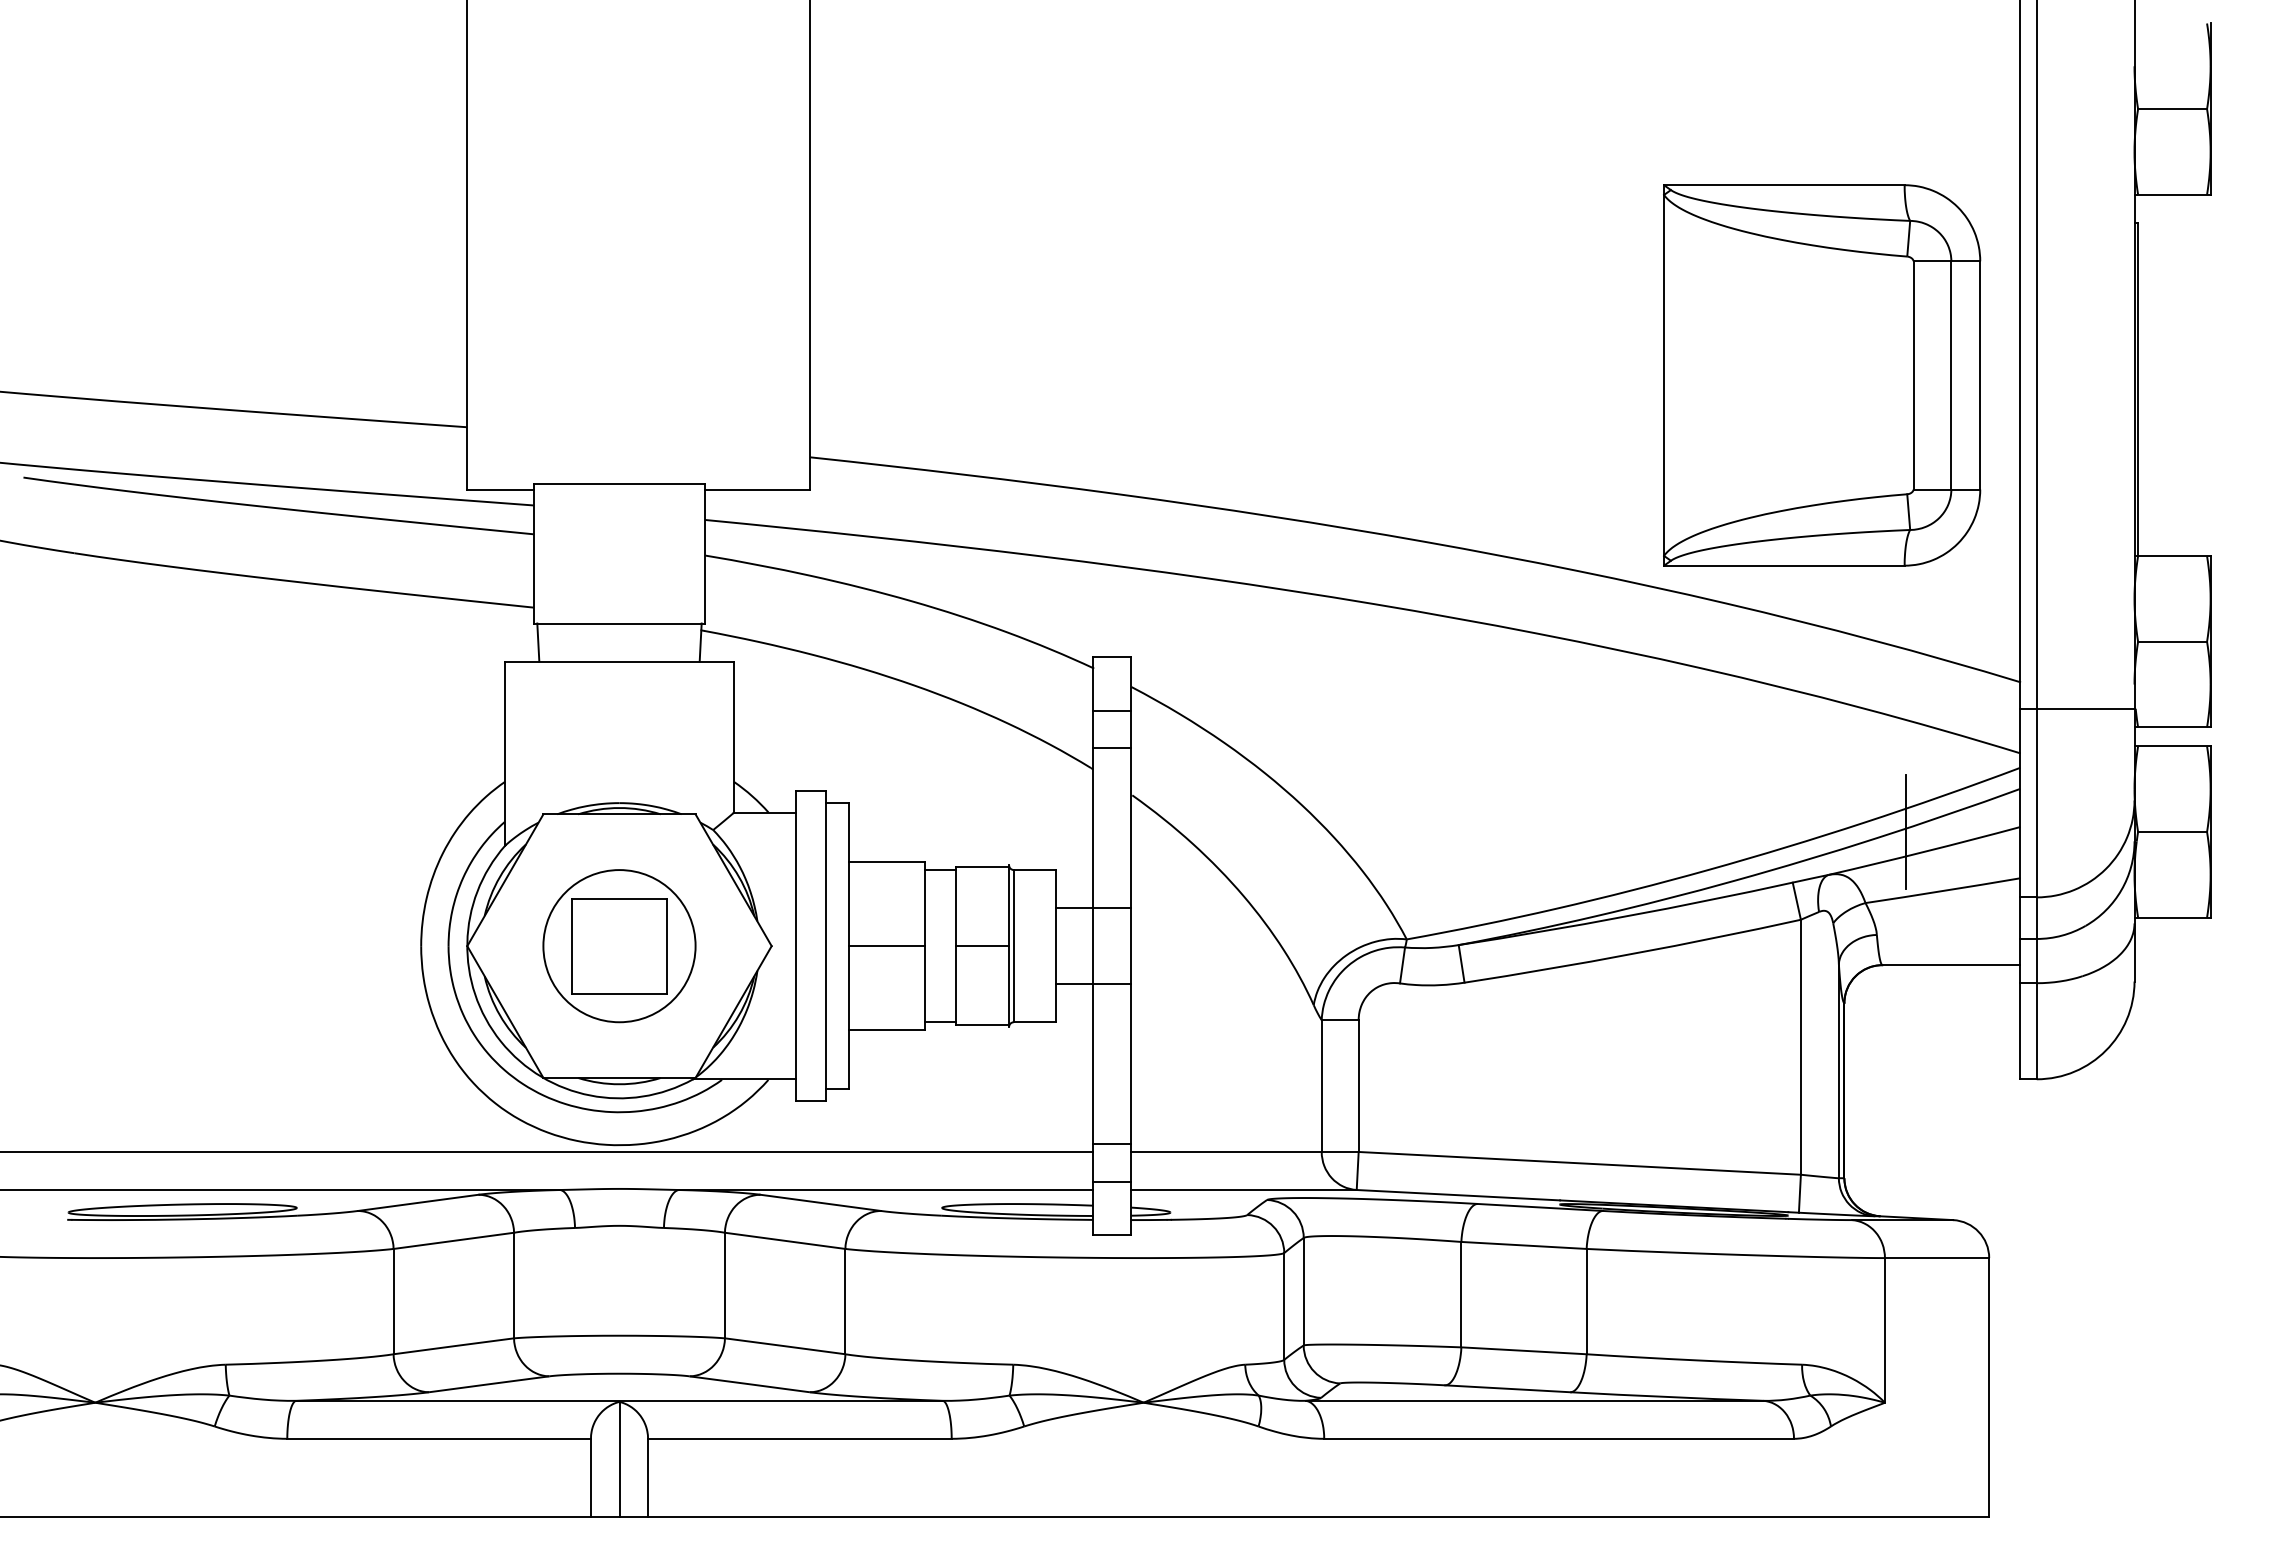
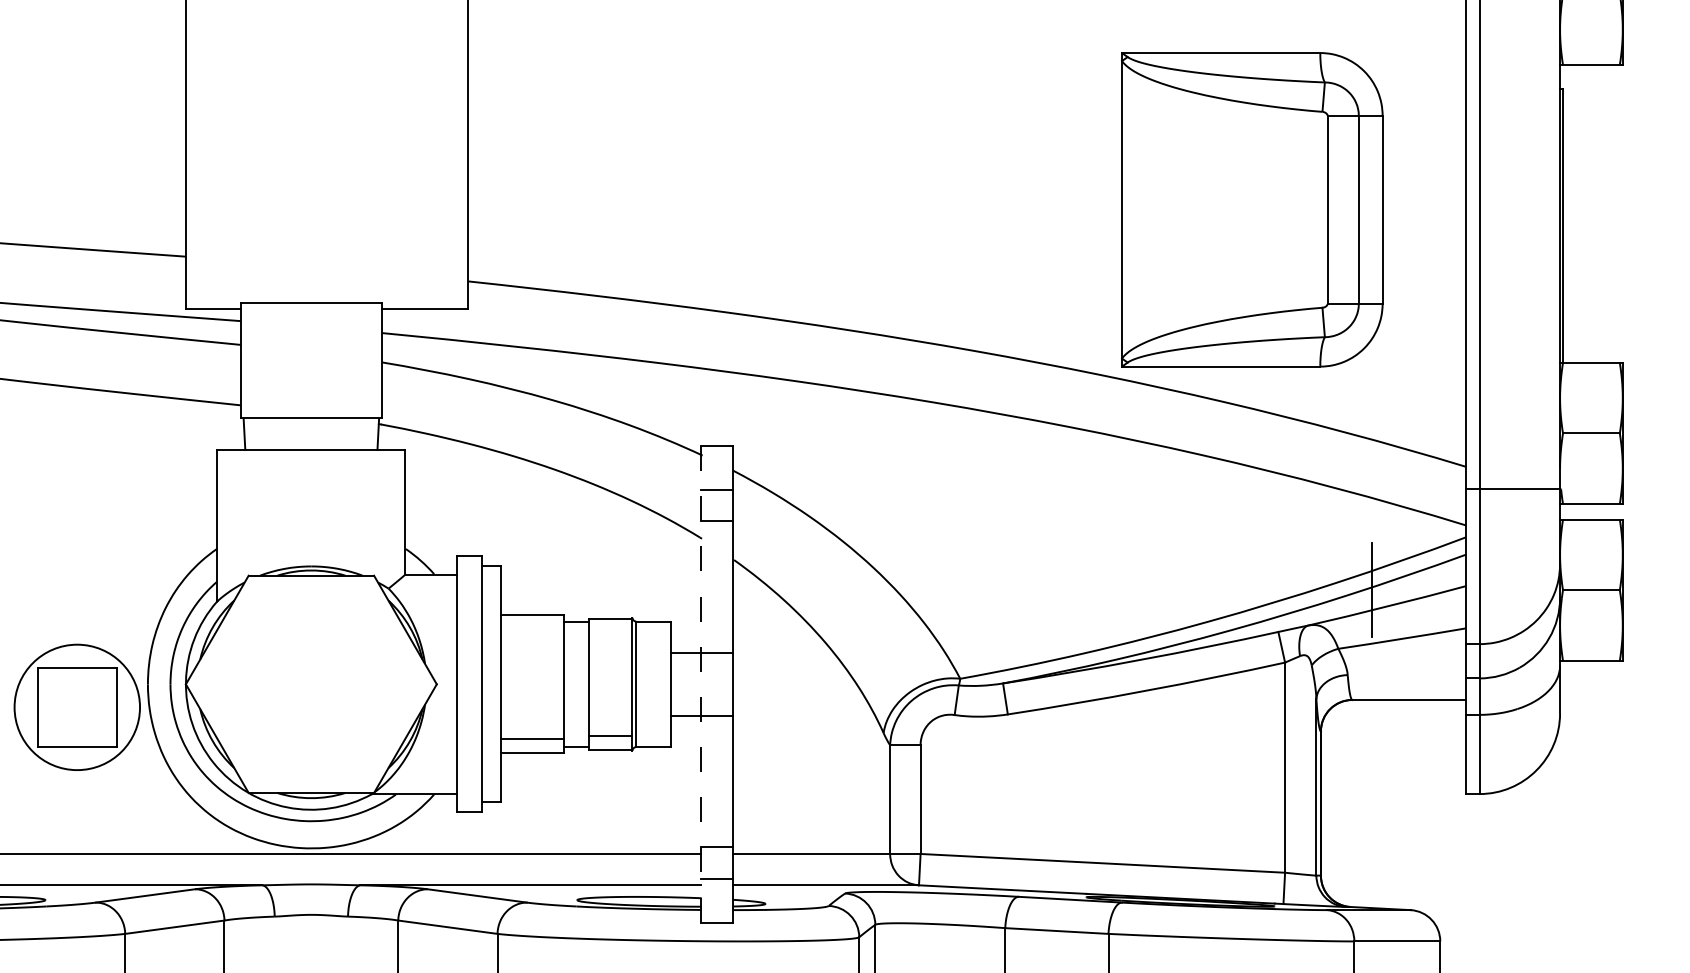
part: (1822, 375) -> (1252, 209), moved
line: (1092, 945) -> (701, 683), solid -> dashed
part: (619, 946) -> (77, 707), moved
line: (887, 946) -> (532, 739), moved
line: (982, 946) -> (610, 736), moved

